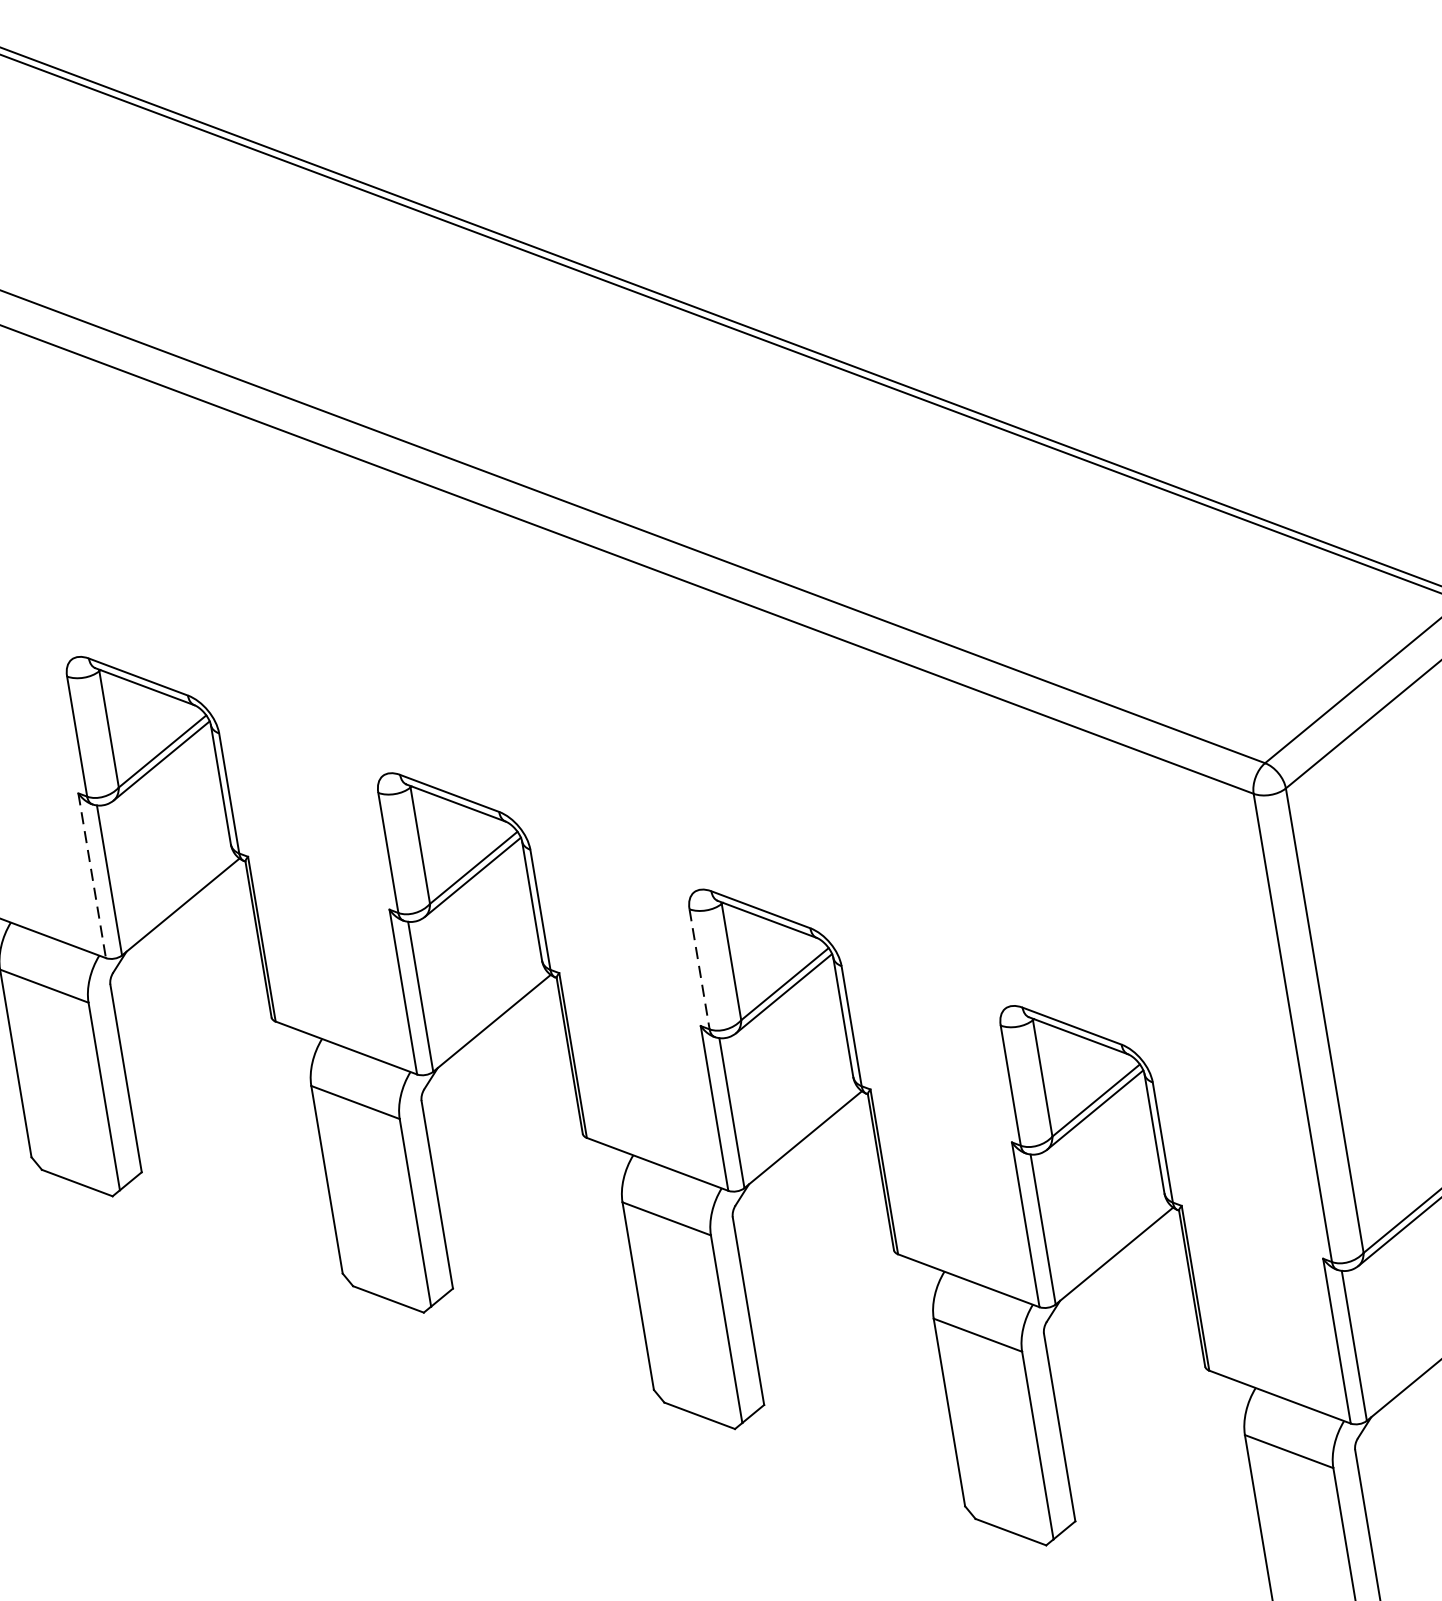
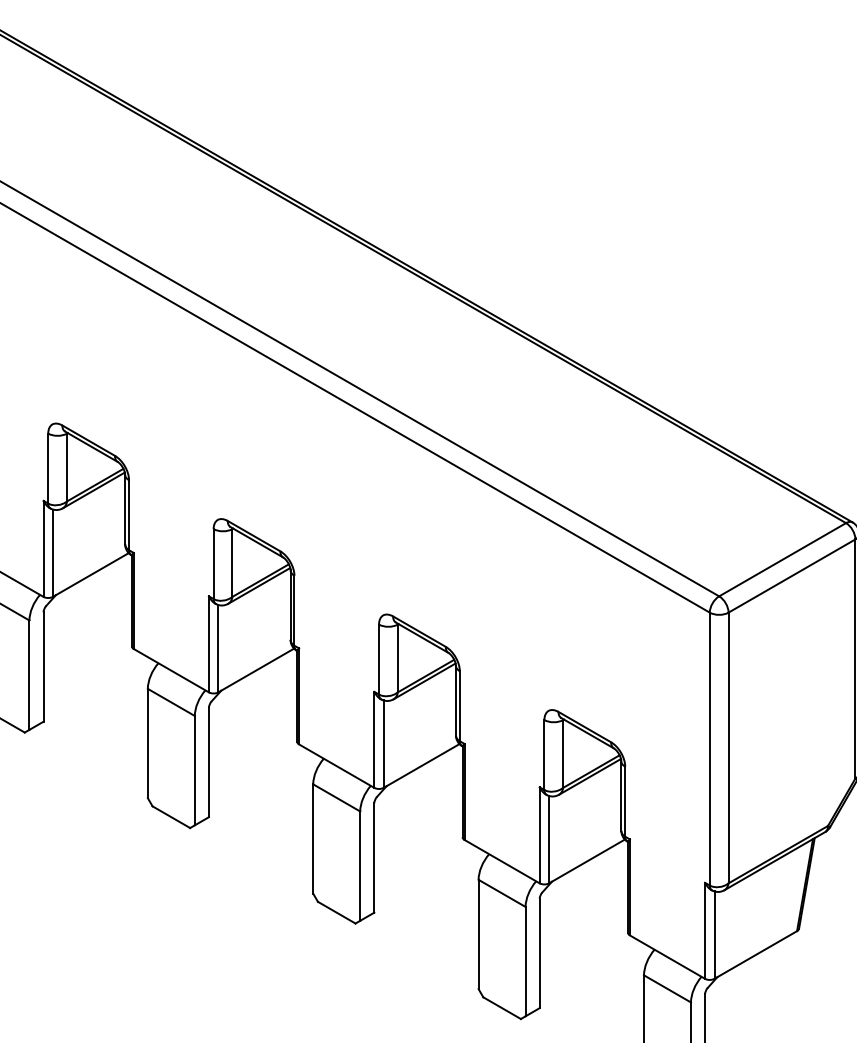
line: (92, 876) -> (43, 549), dashed -> solid
line: (700, 969) -> (379, 659), dashed -> solid

